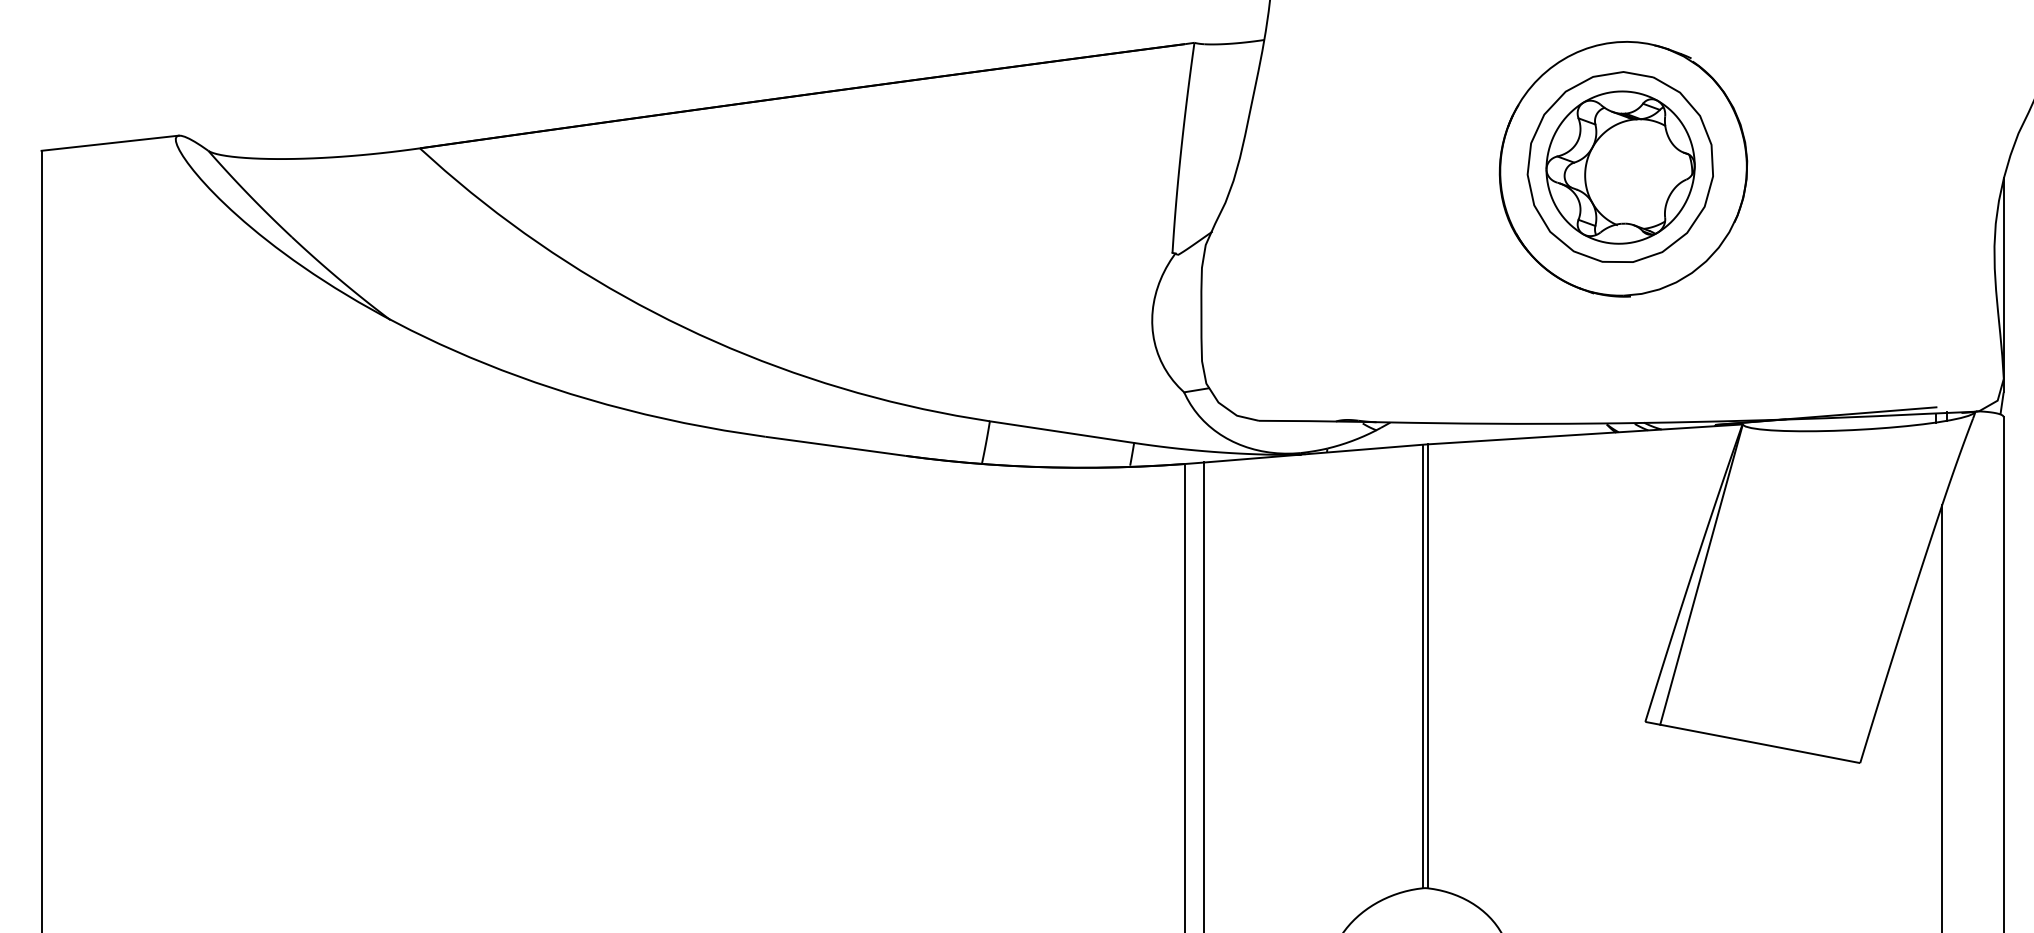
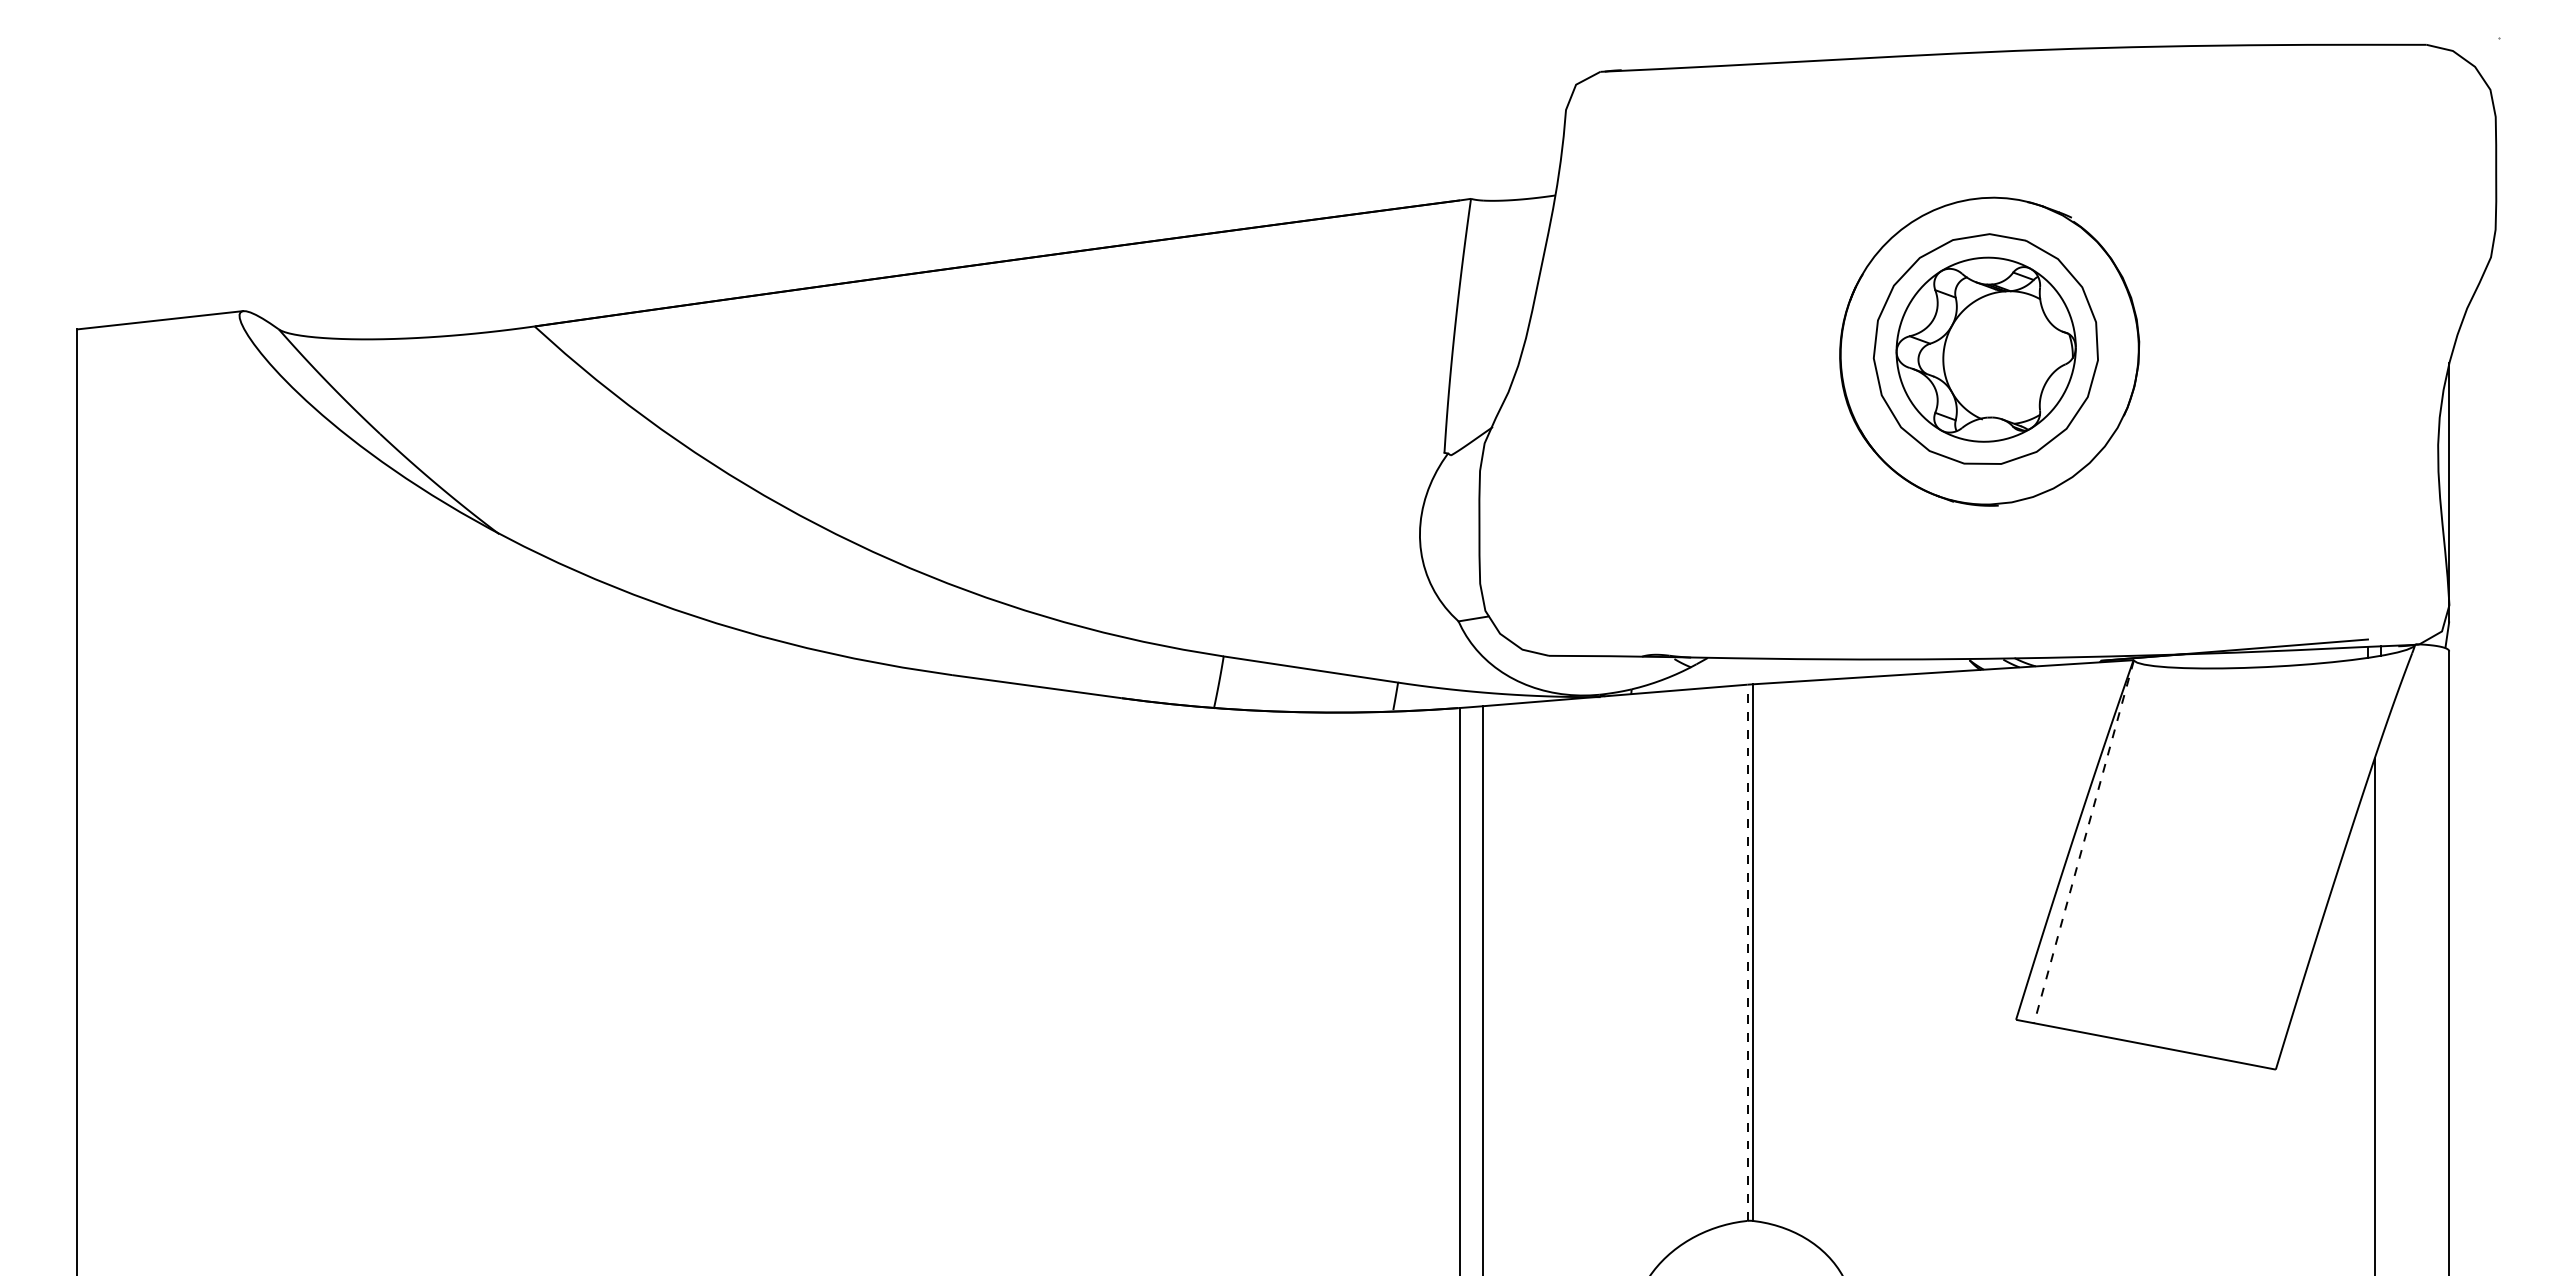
line: (1701, 575) -> (2083, 842), solid -> dashed
line: (1423, 666) -> (1747, 952), solid -> dashed

